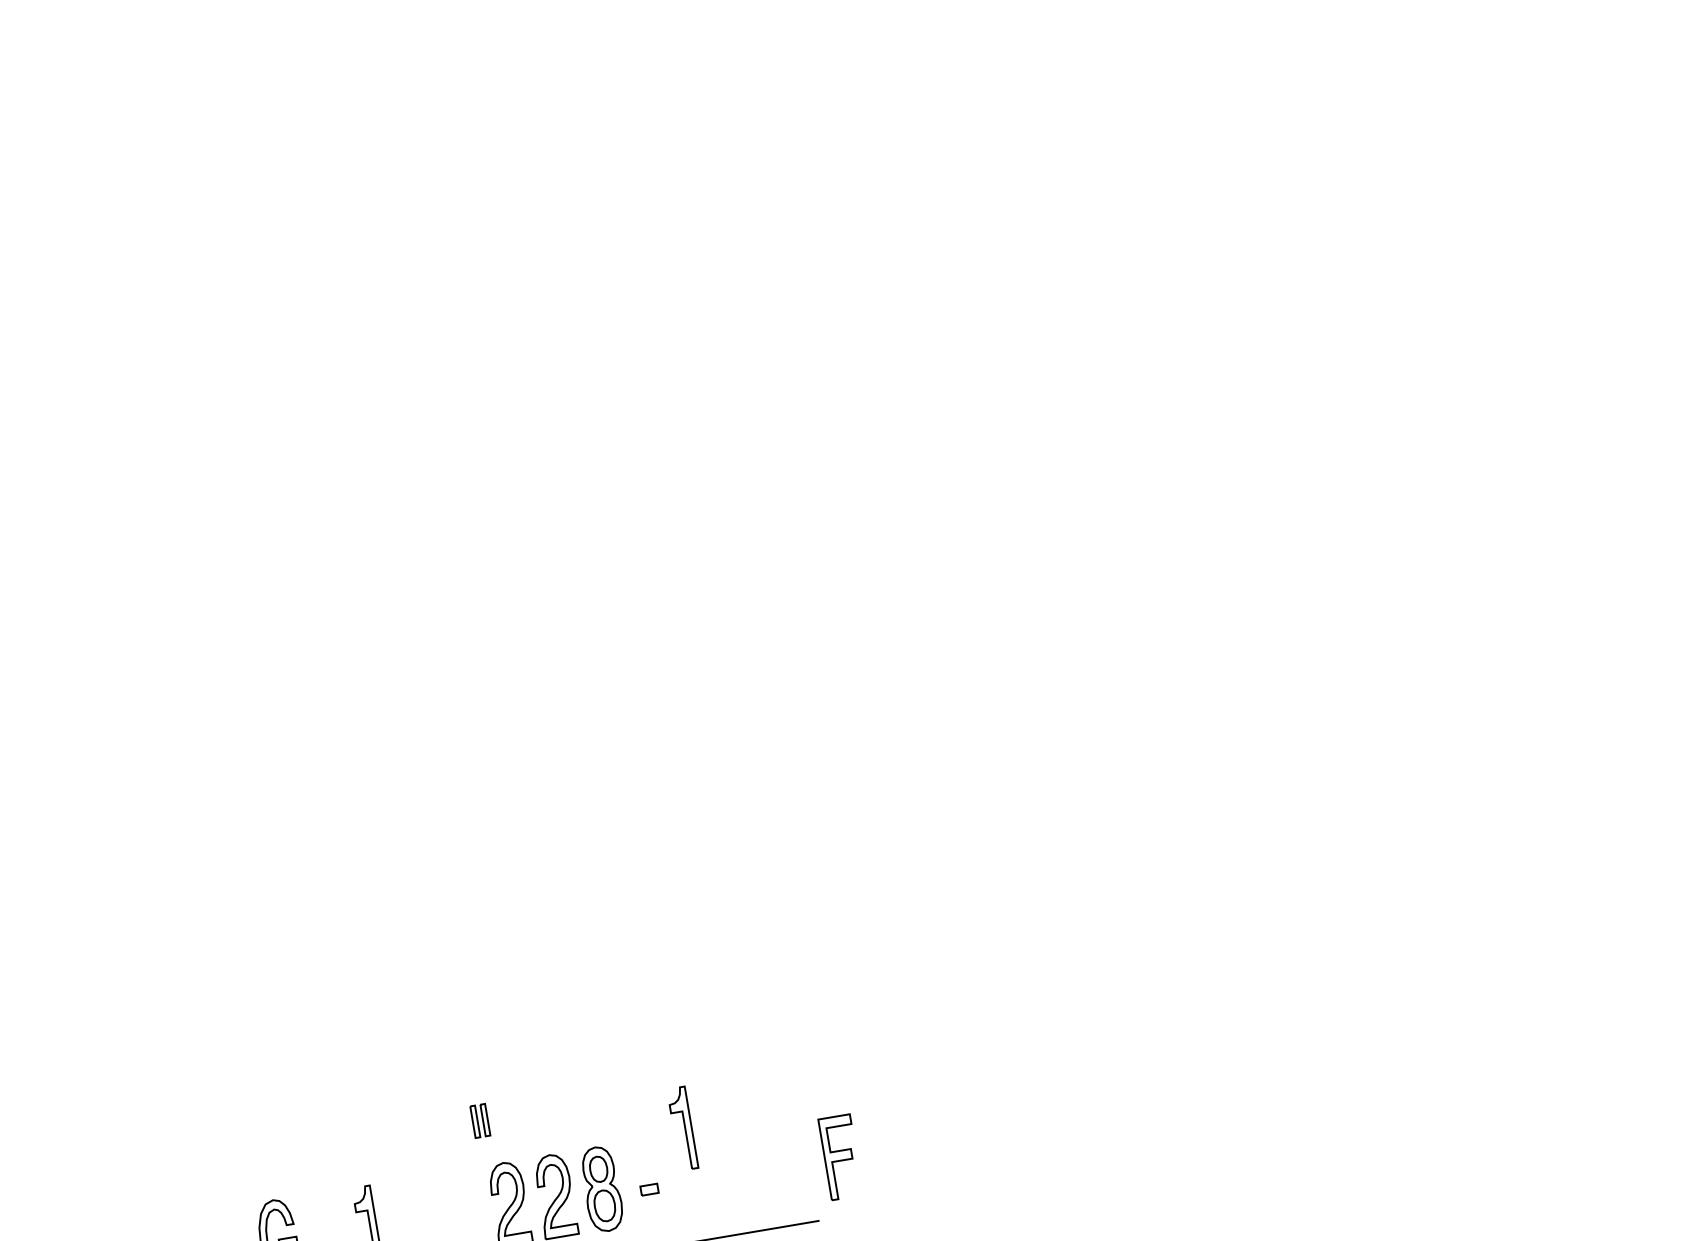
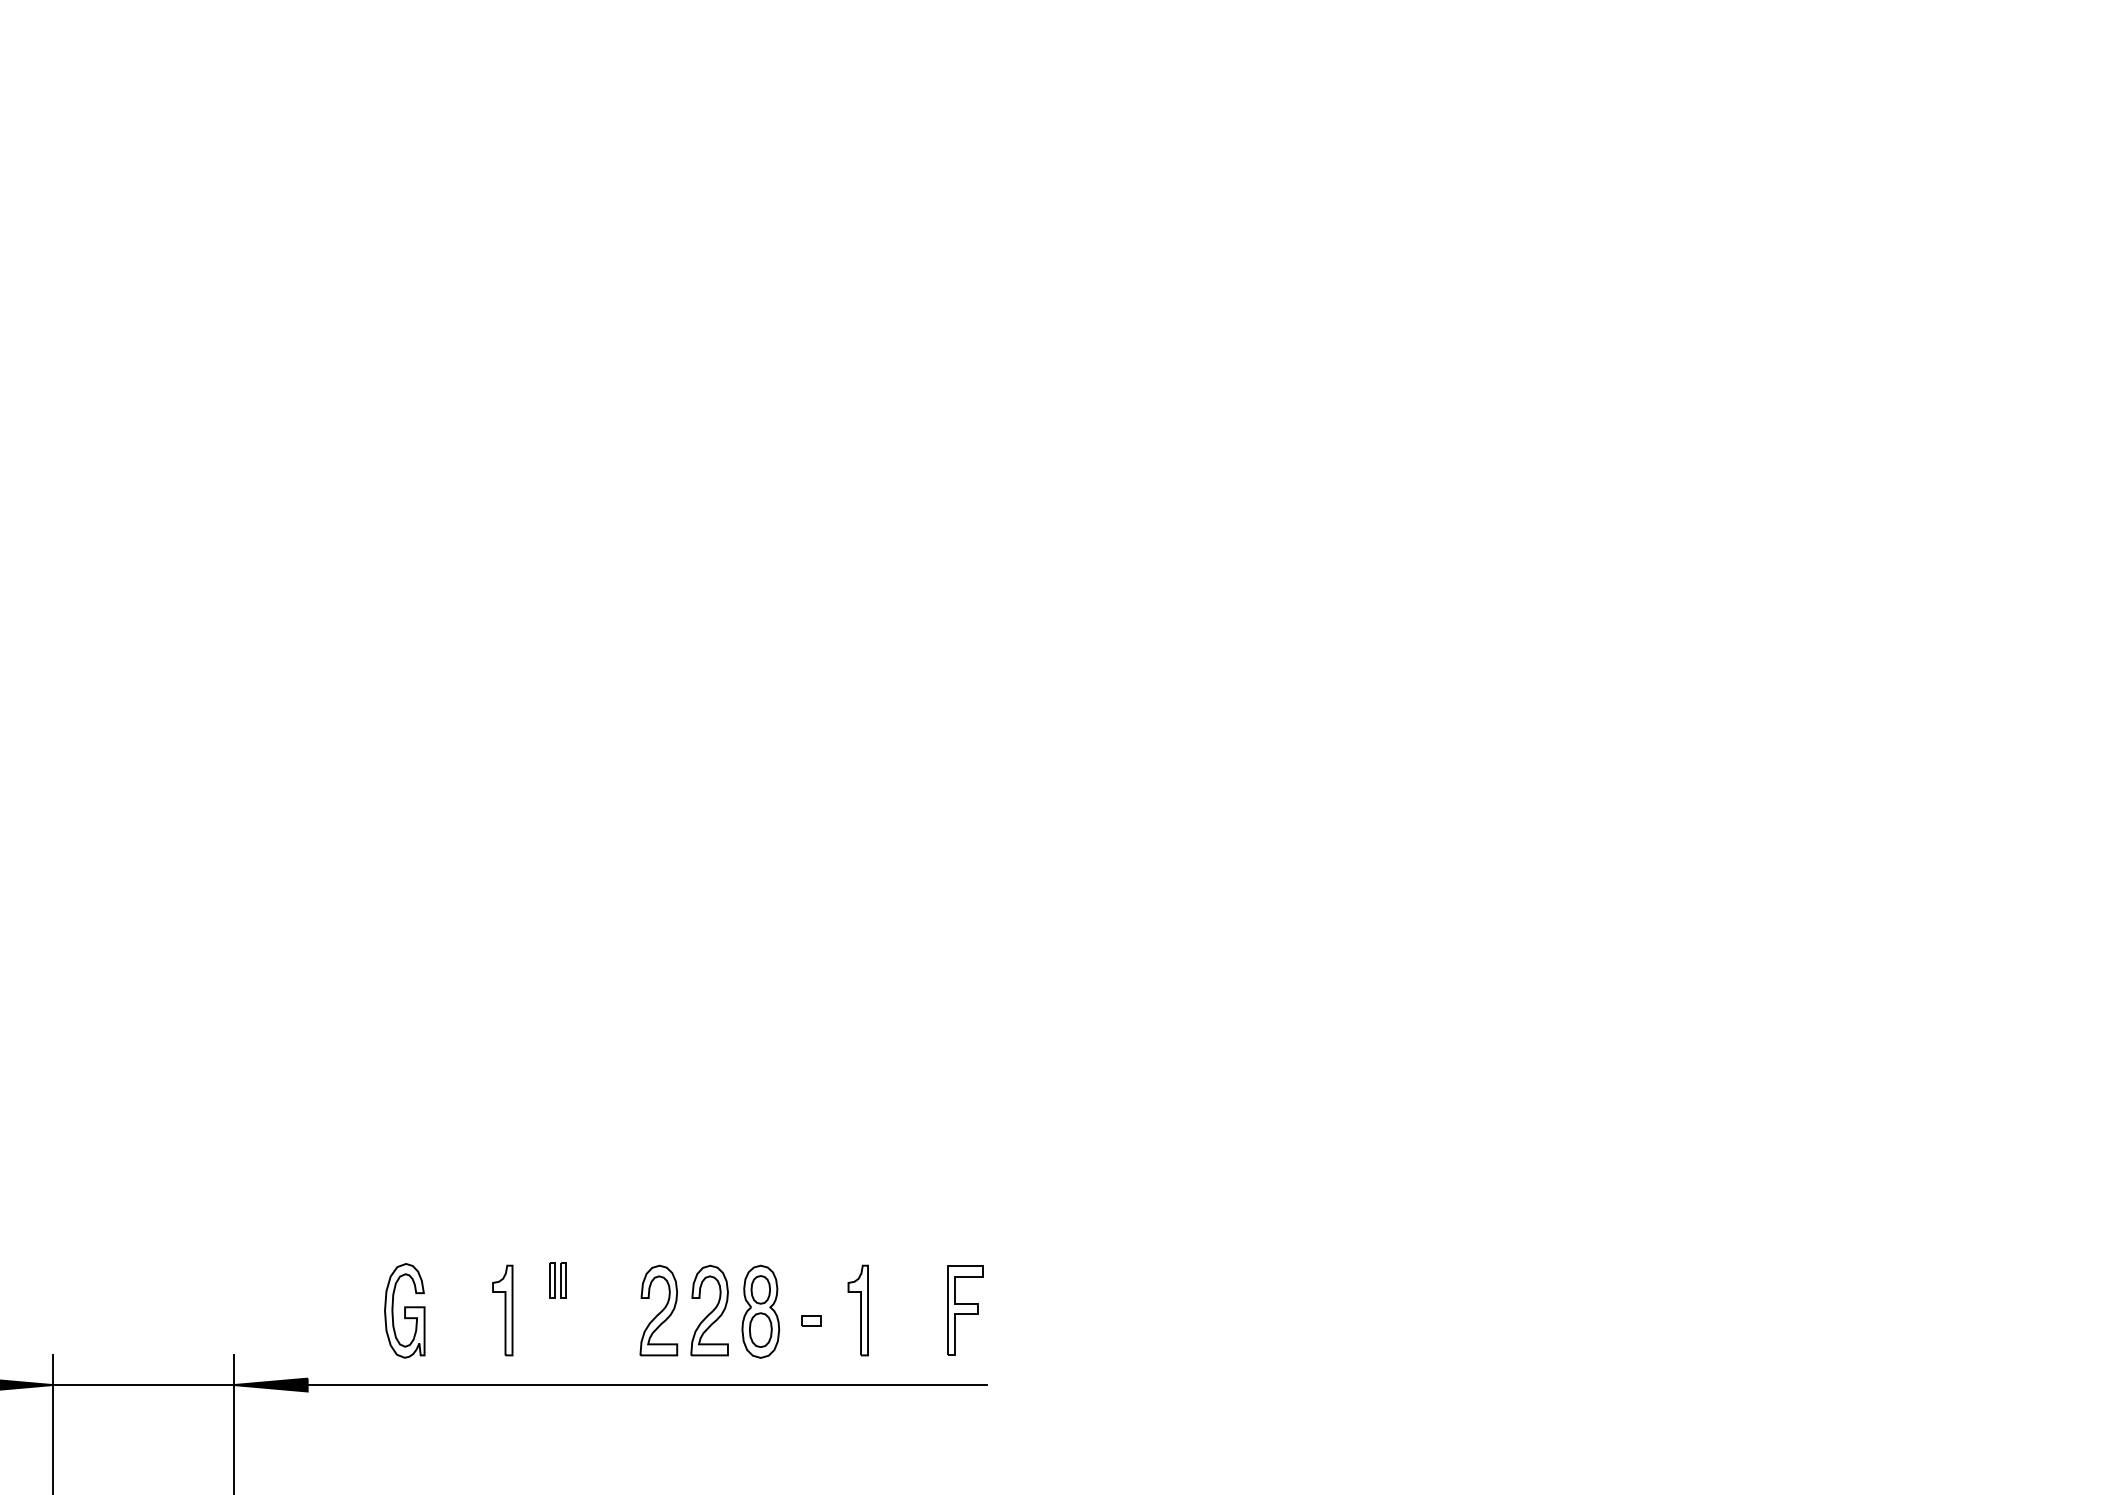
part: (480, 1120) -> (557, 1280), moved
part: (682, 1128) -> (857, 1310), moved
part: (840, 1156) -> (965, 1310), moved

